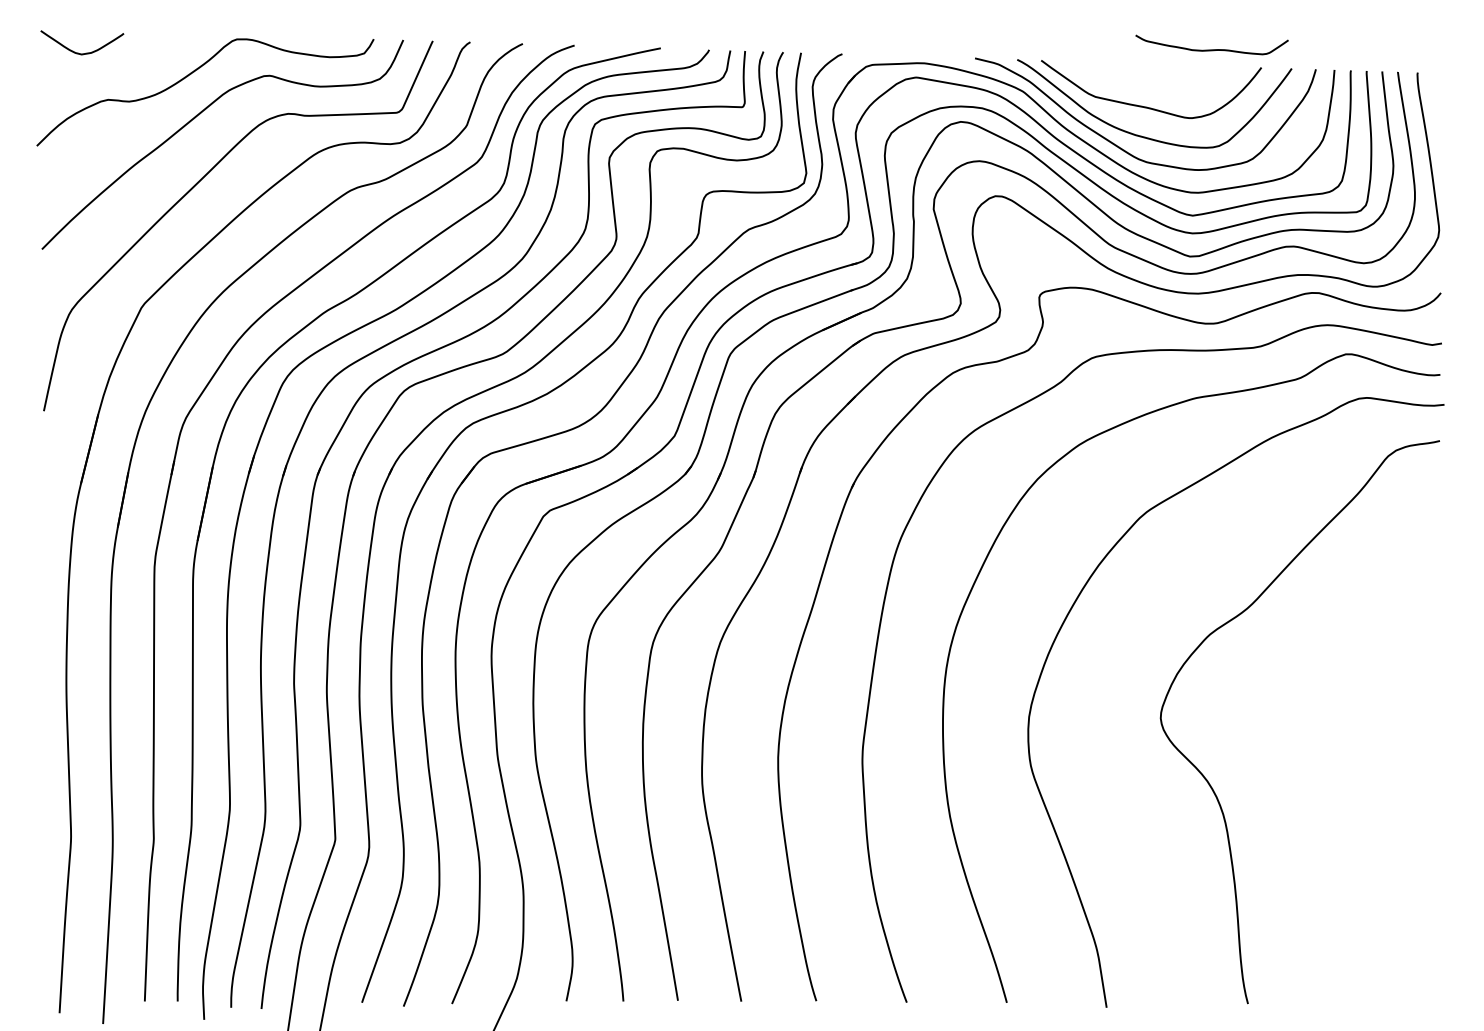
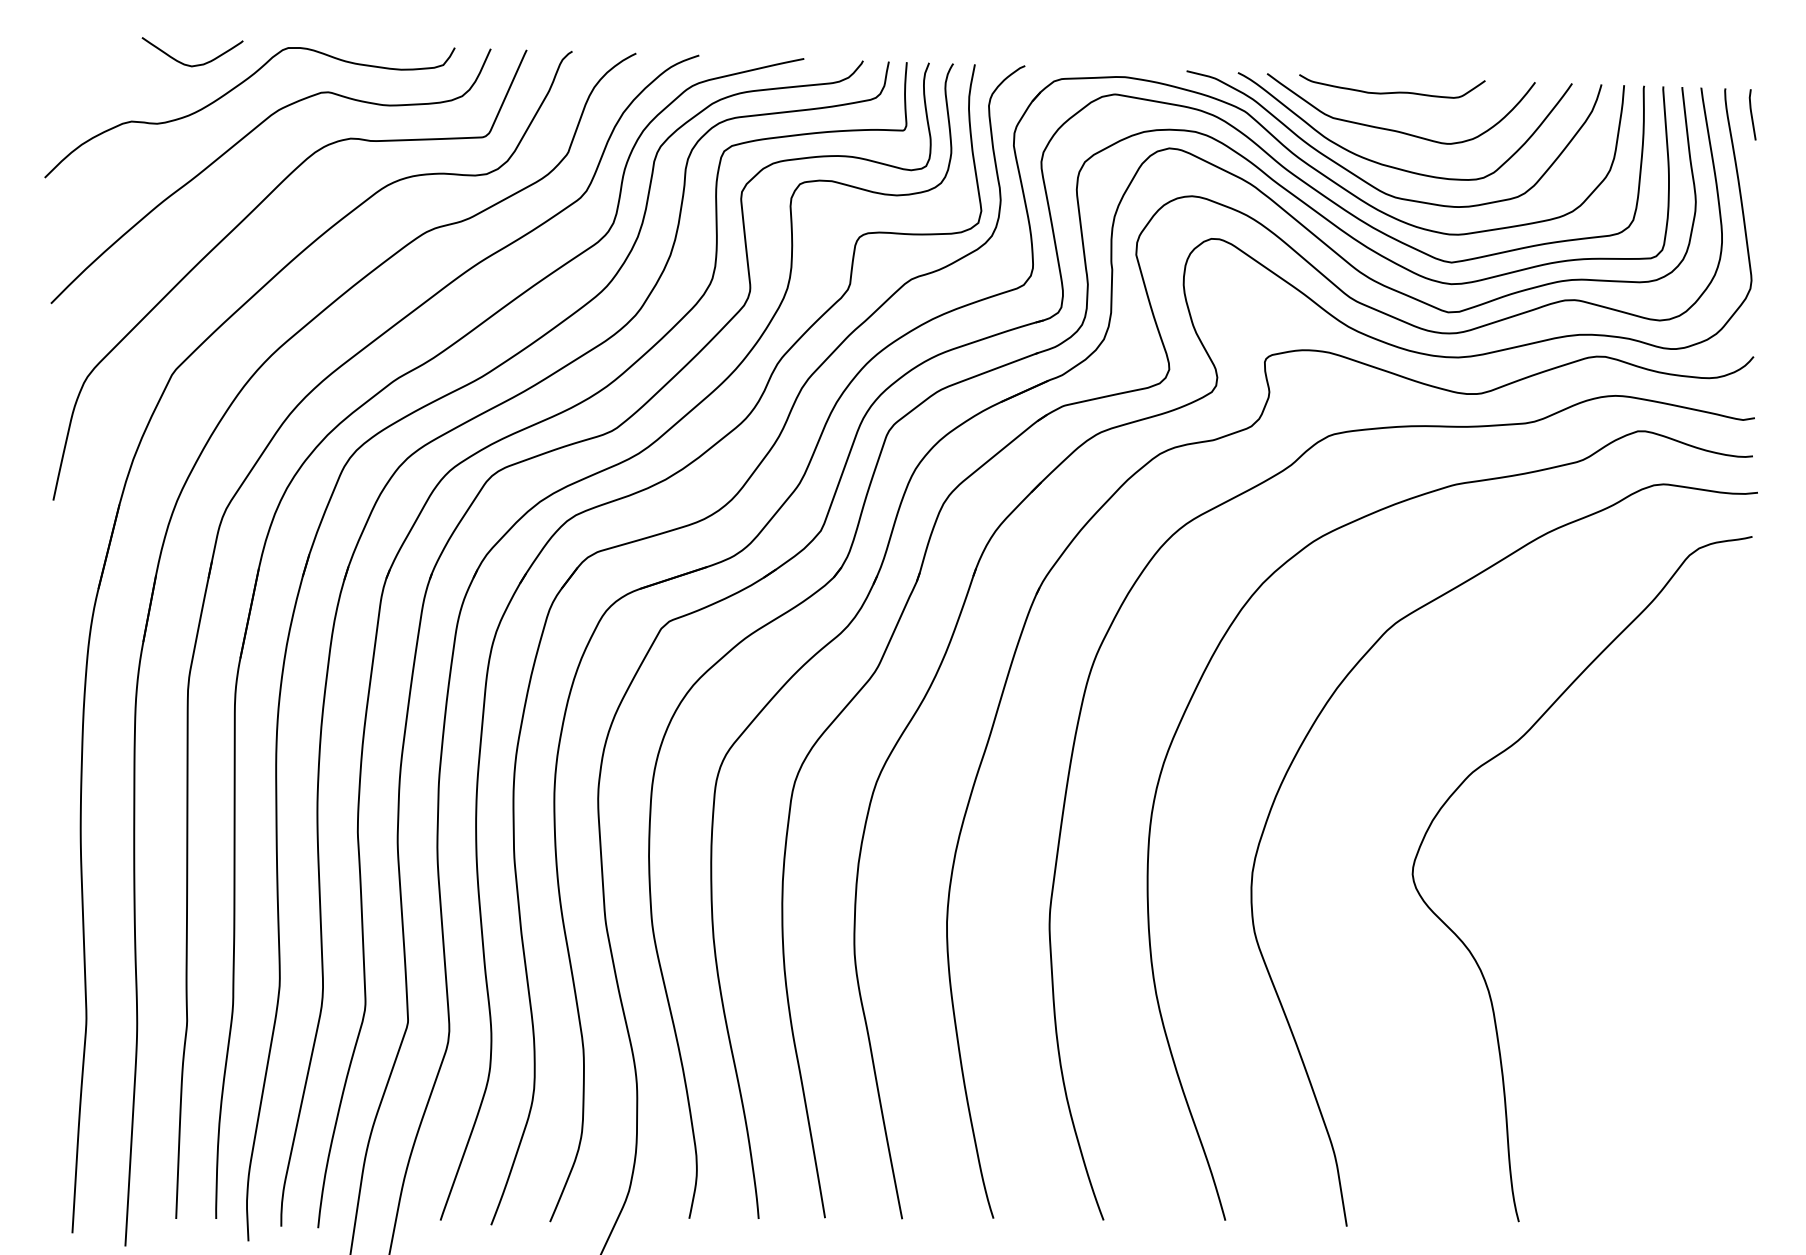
curve: (1211, 49) -> (1391, 91), moved
curve: (78, 52) -> (187, 63), moved
line: (1439, 94) -> (1751, 115), added

